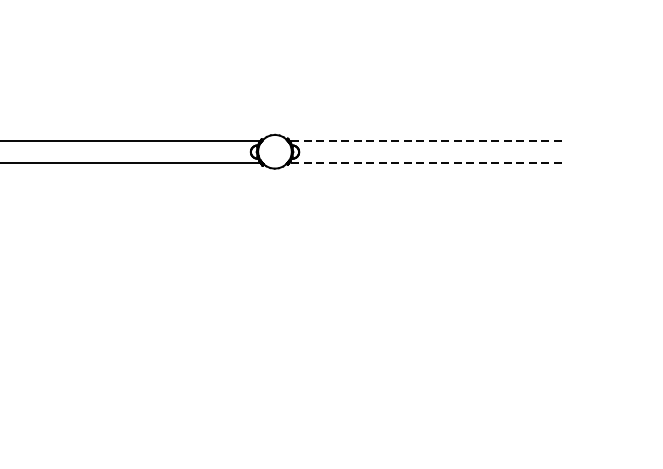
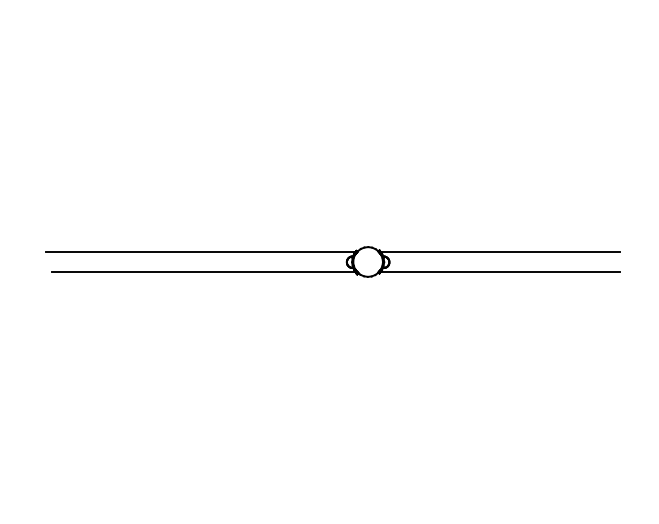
line: (425, 140) -> (500, 252), dashed -> solid
line: (425, 162) -> (500, 271), dashed -> solid

